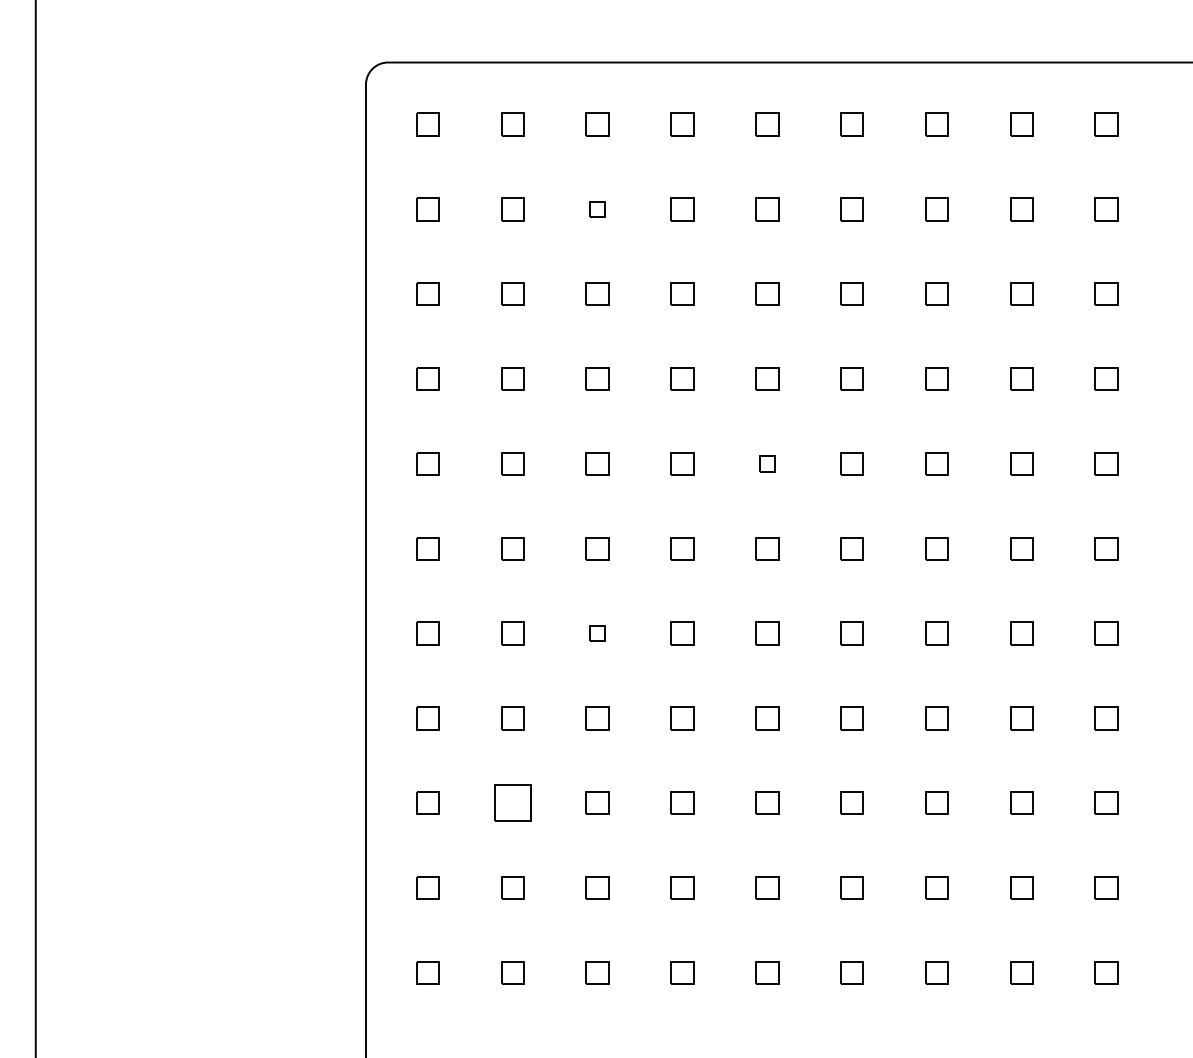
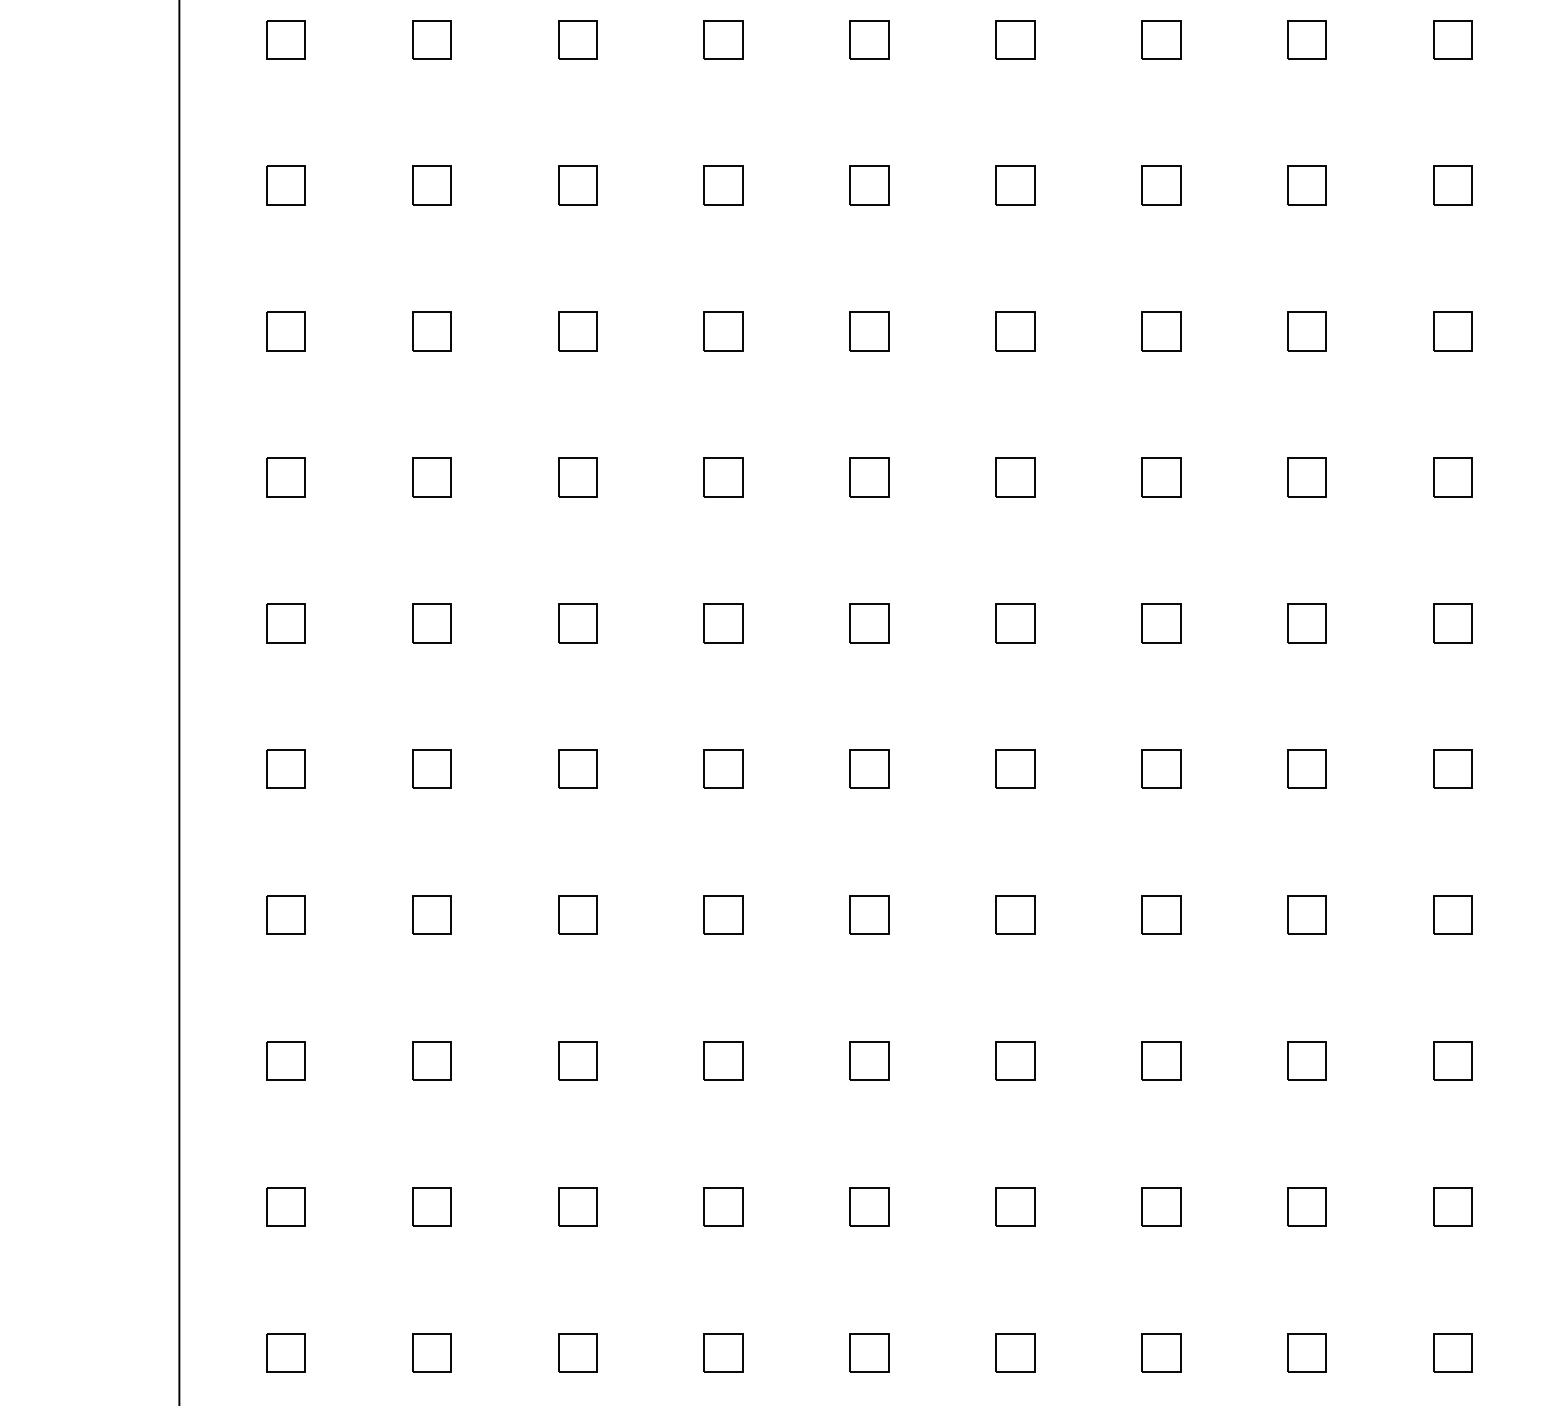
part: (597, 209) -> (577, 39), size x1.43
part: (767, 463) -> (869, 476), size x1.43
part: (597, 633) -> (577, 769), size x1.43
part: (512, 802) -> (431, 1059), size x0.62

